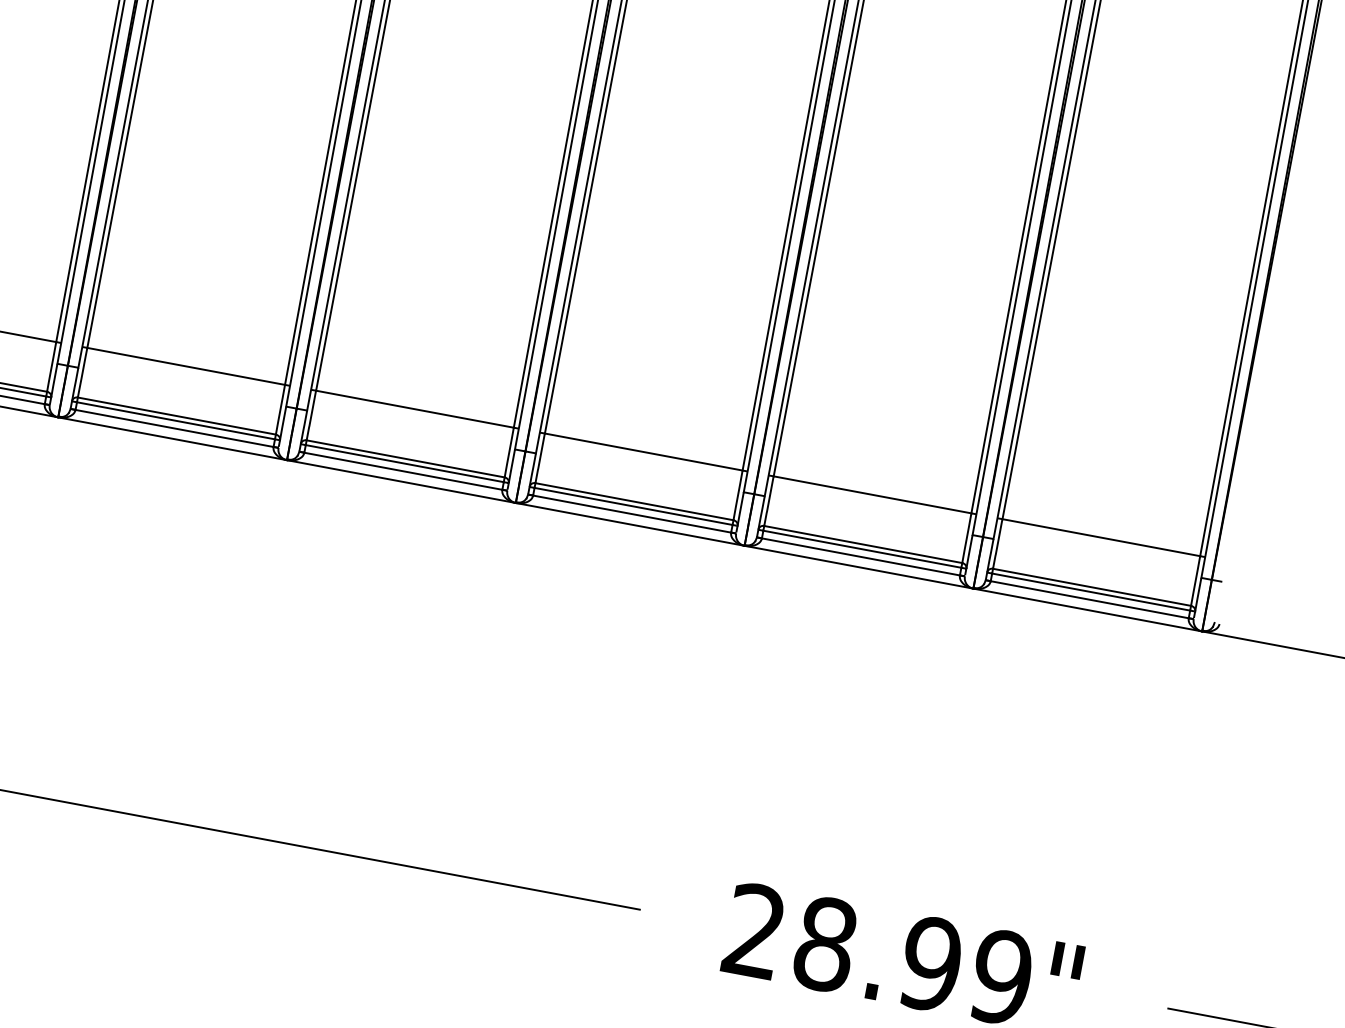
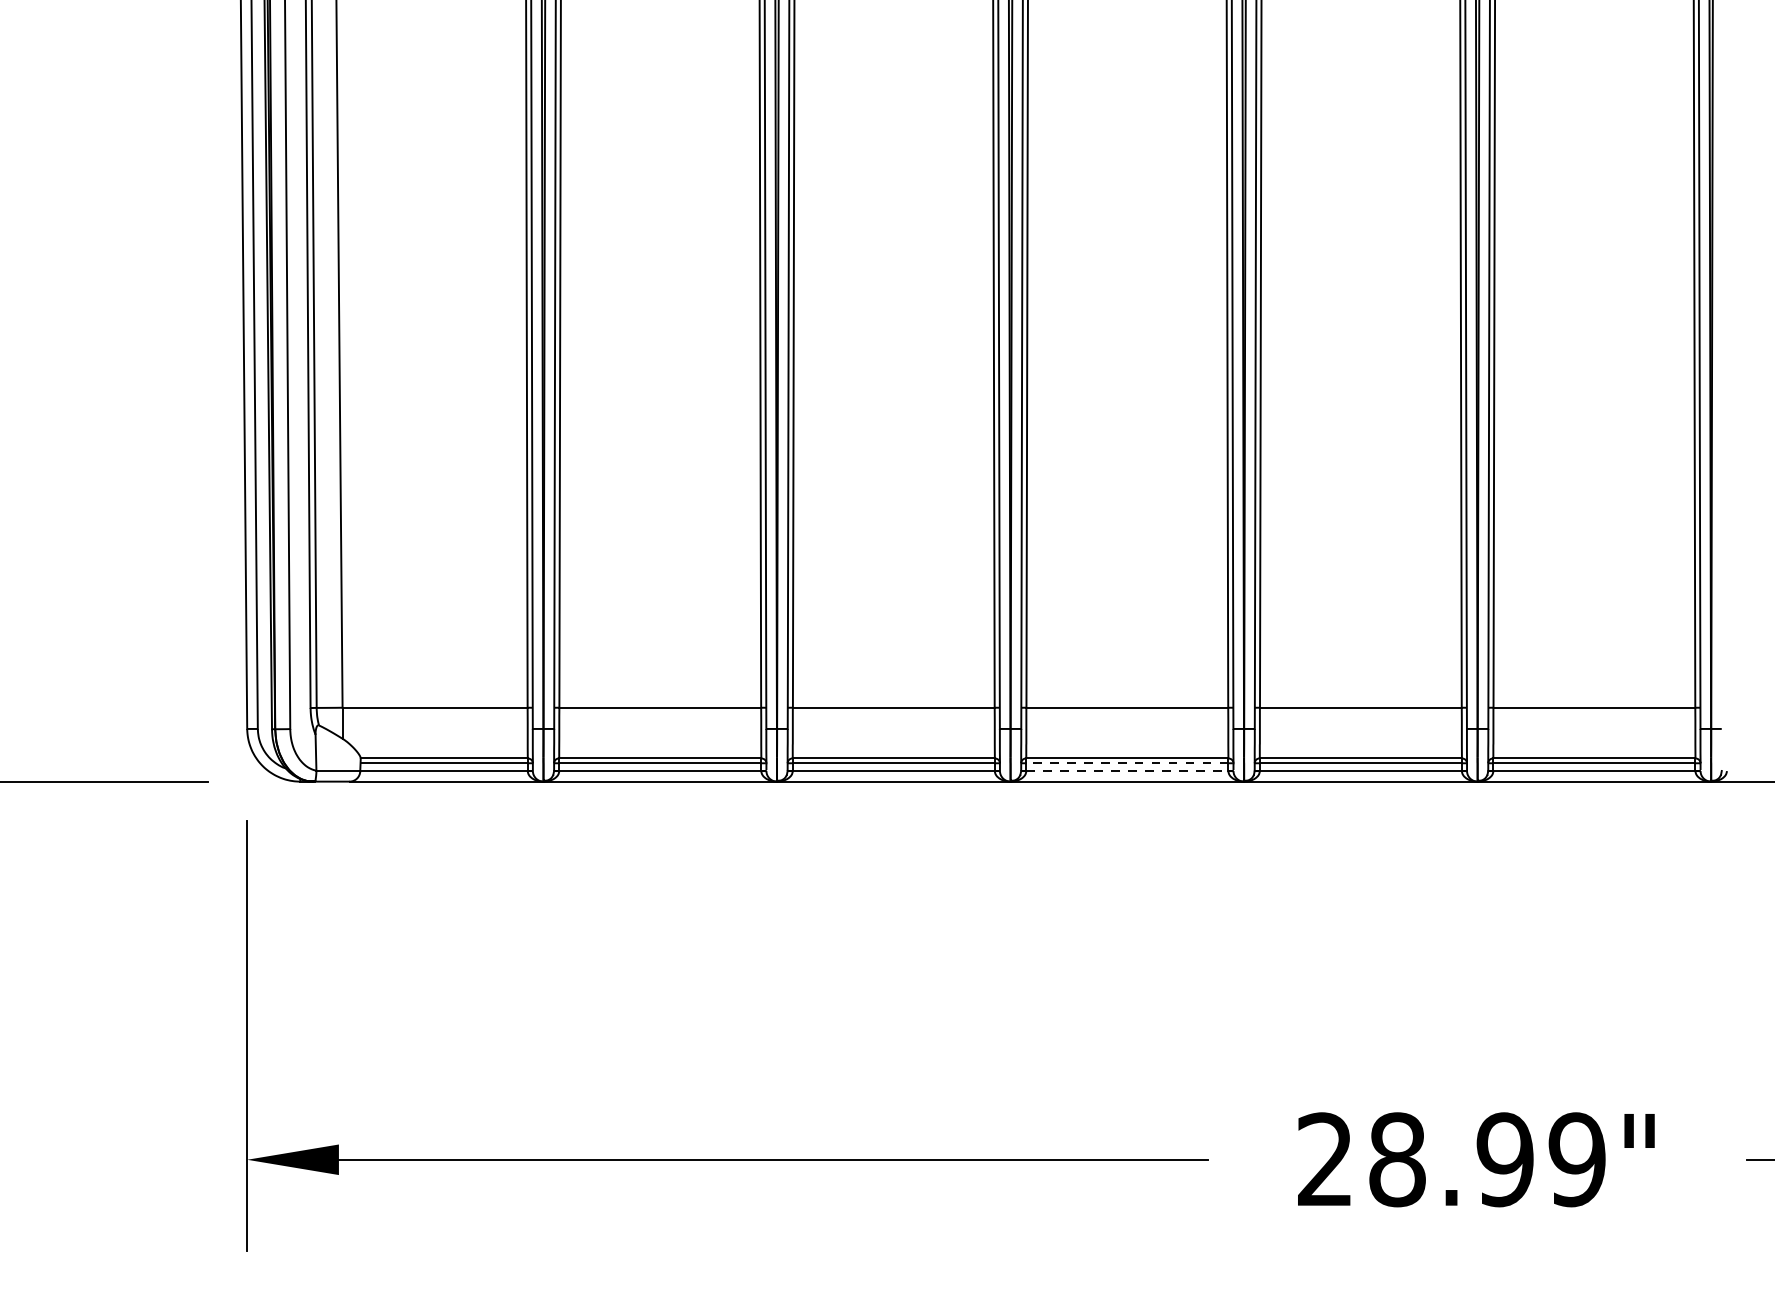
line: (632, 506) -> (1126, 763), solid -> dashed
line: (632, 514) -> (1127, 771), solid -> dashed

